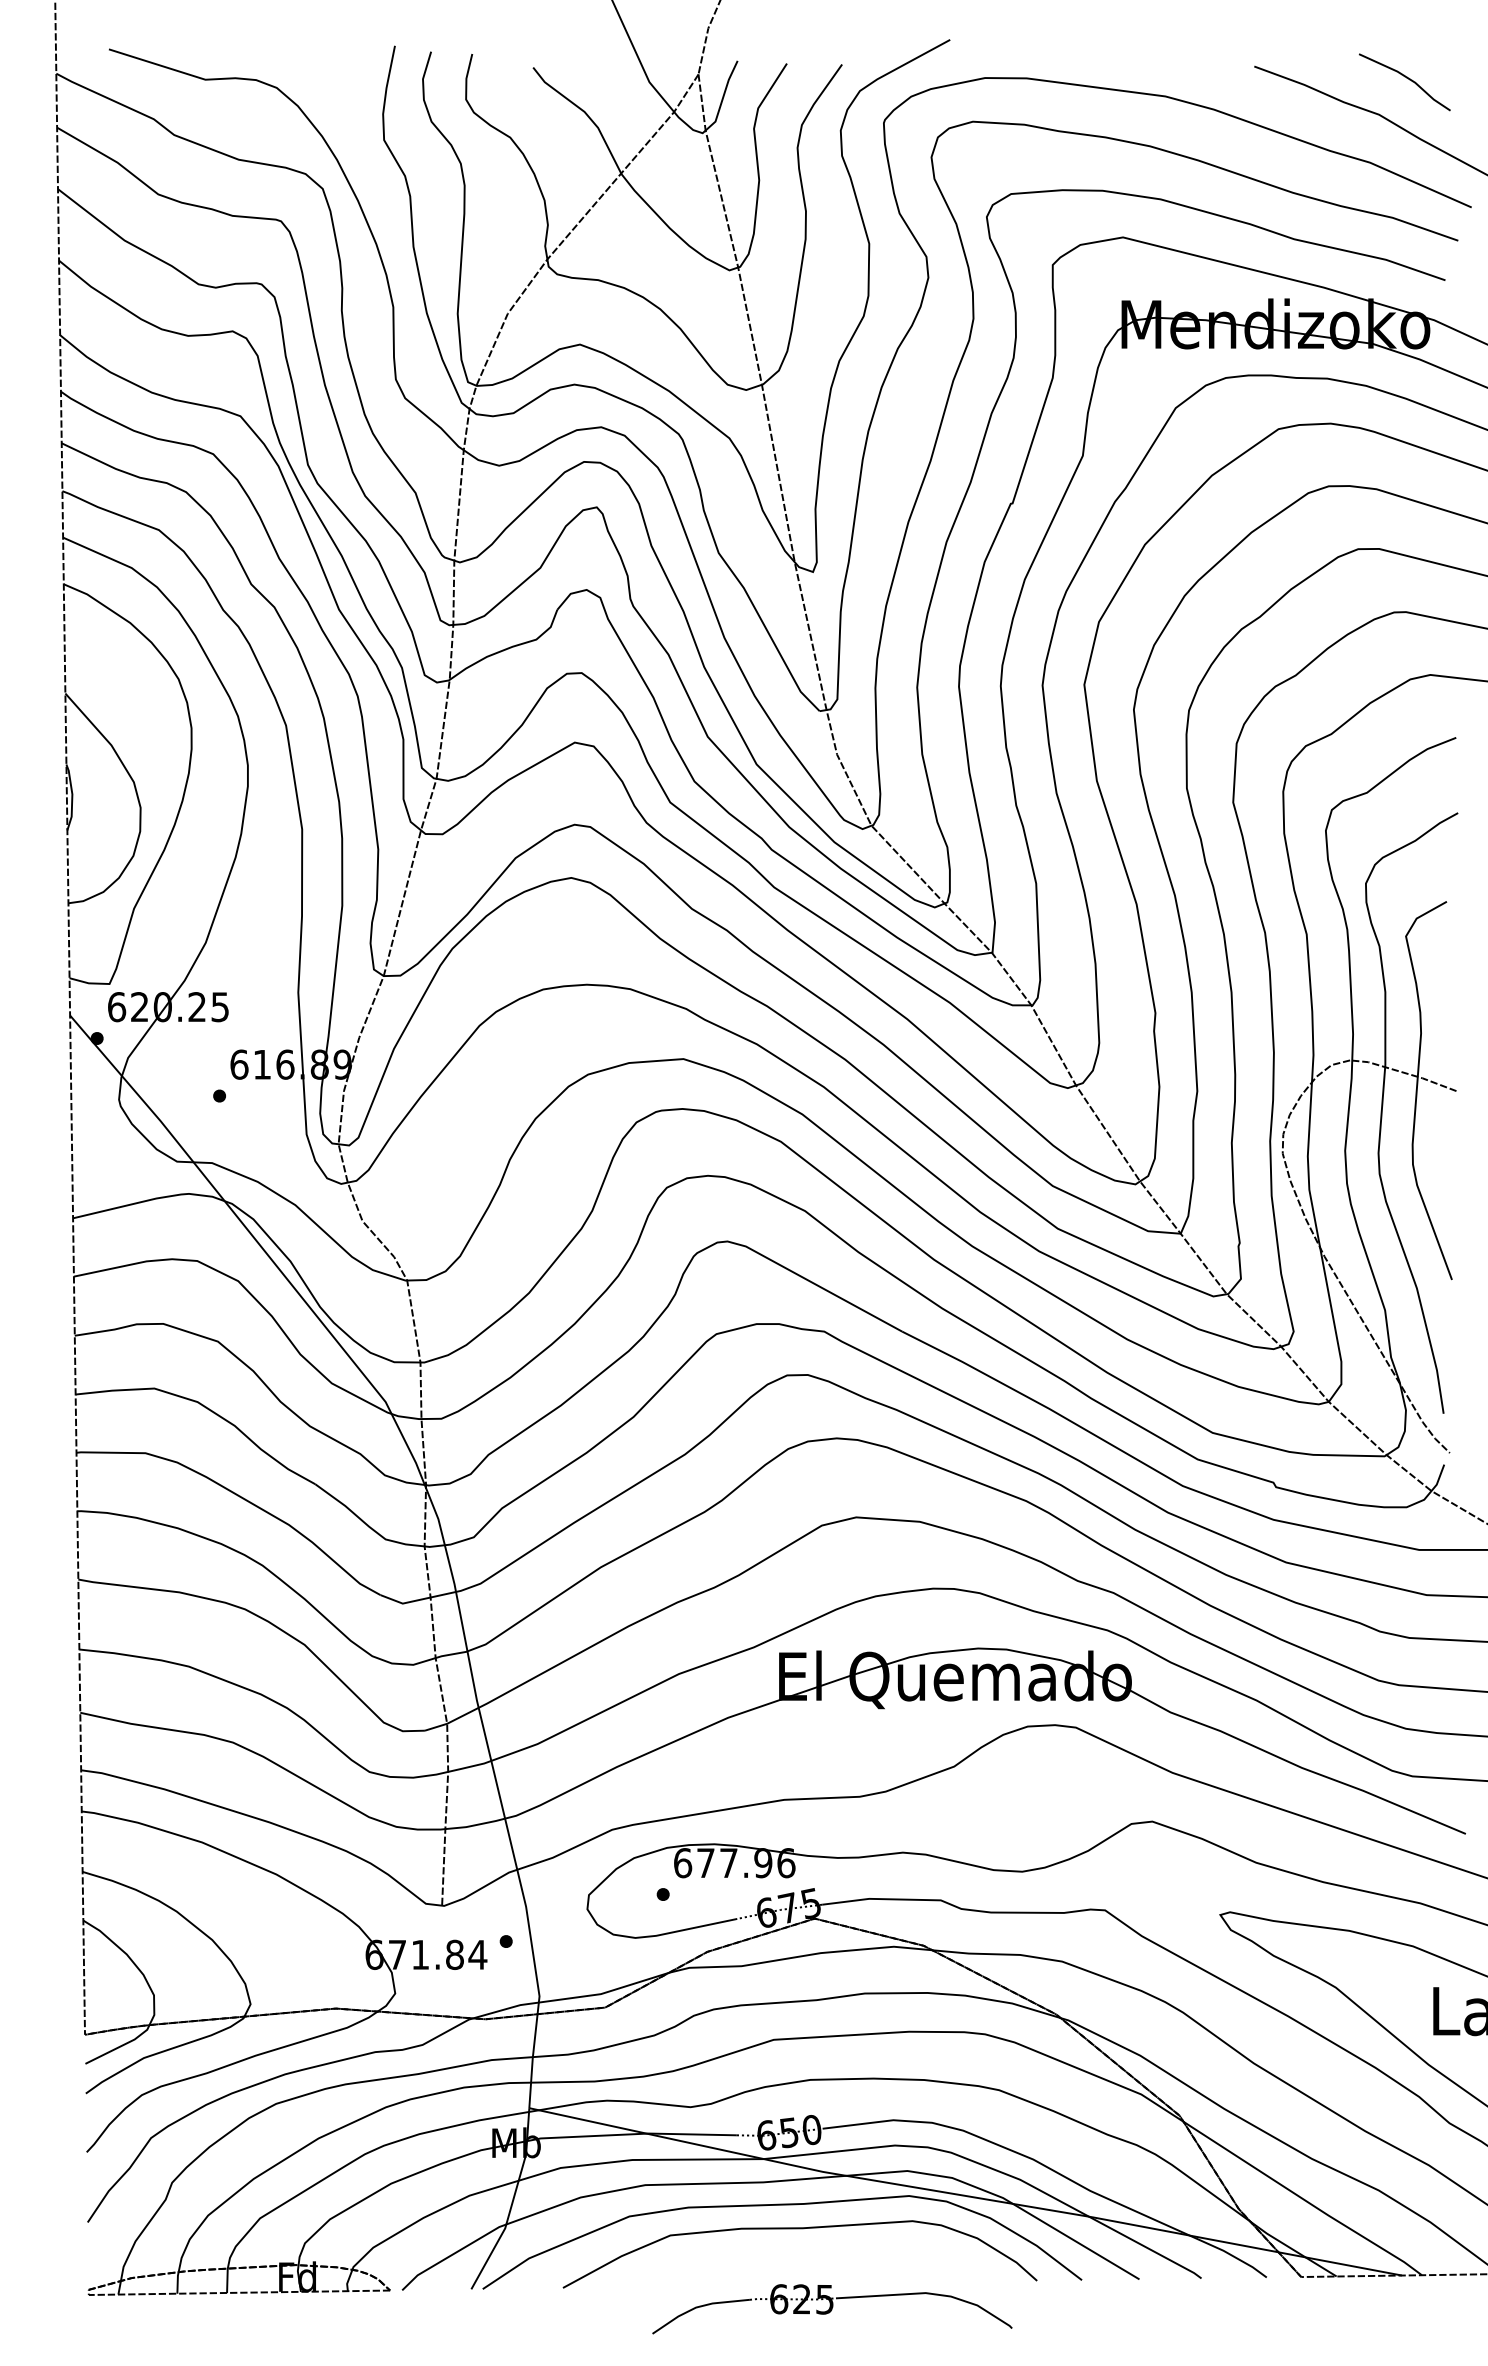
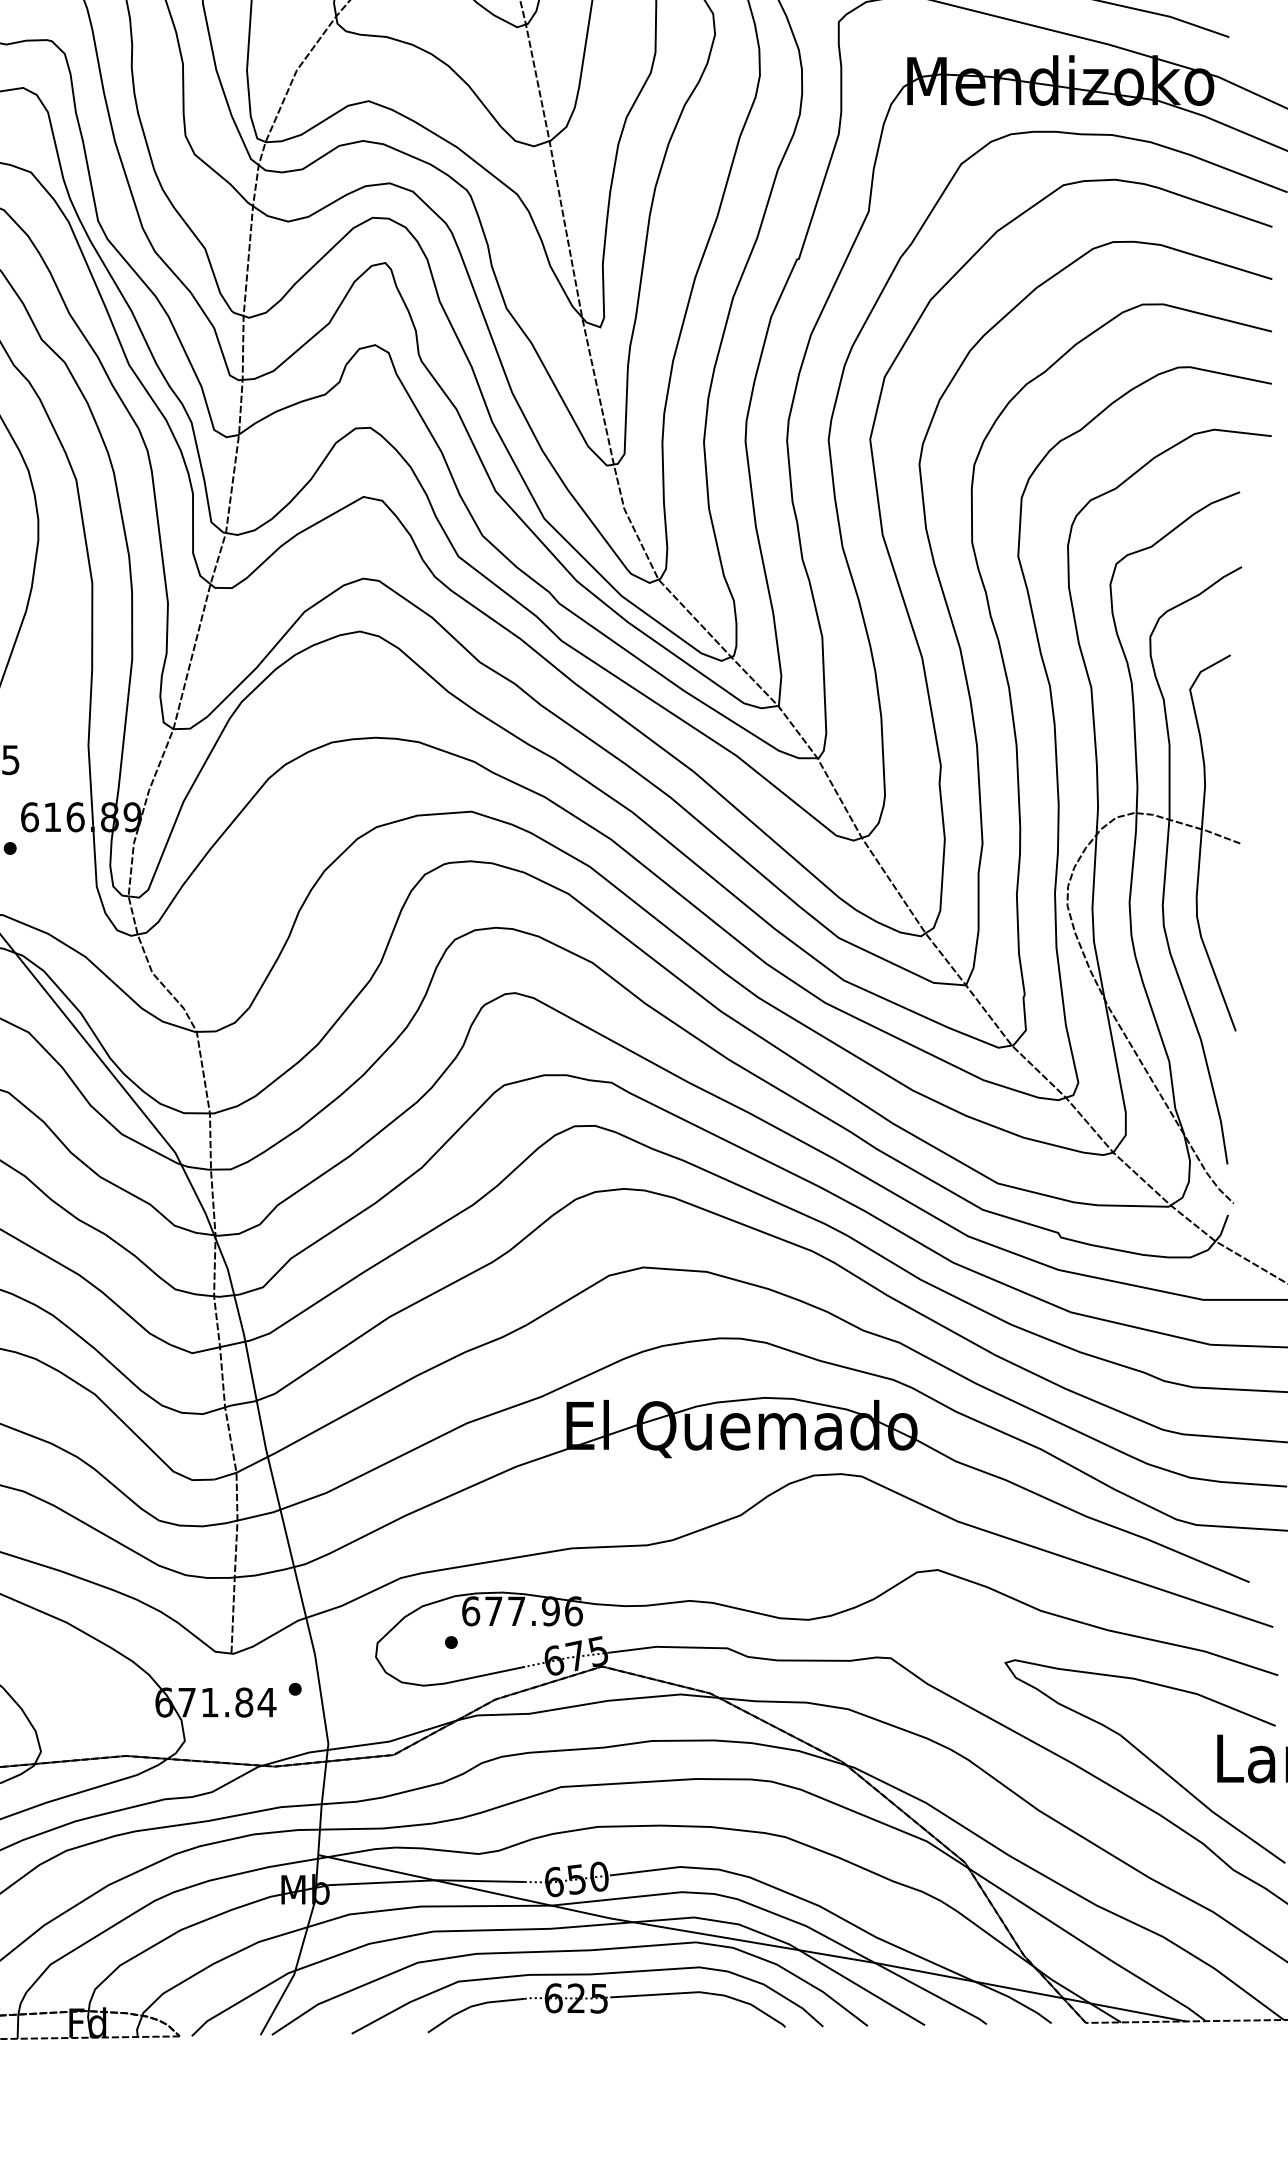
part: (832, 2309) -> (606, 2008), moved

